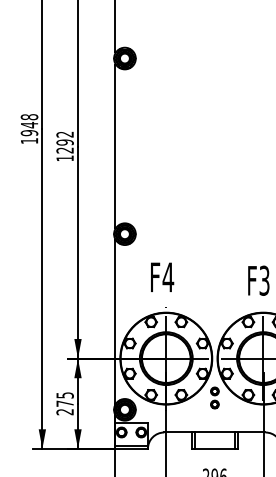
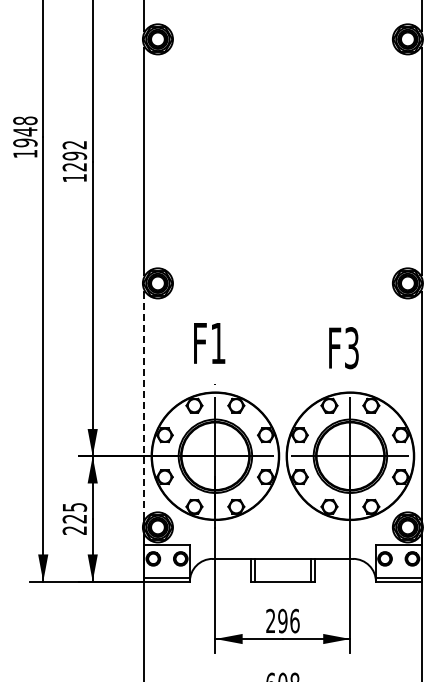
text: (168, 277) -> (218, 343), F4 -> F1
line: (115, 322) -> (144, 405), solid -> dashed
part: (214, 397) -> (282, 510), removed
text: (64, 403) -> (74, 518), 275 -> 225

